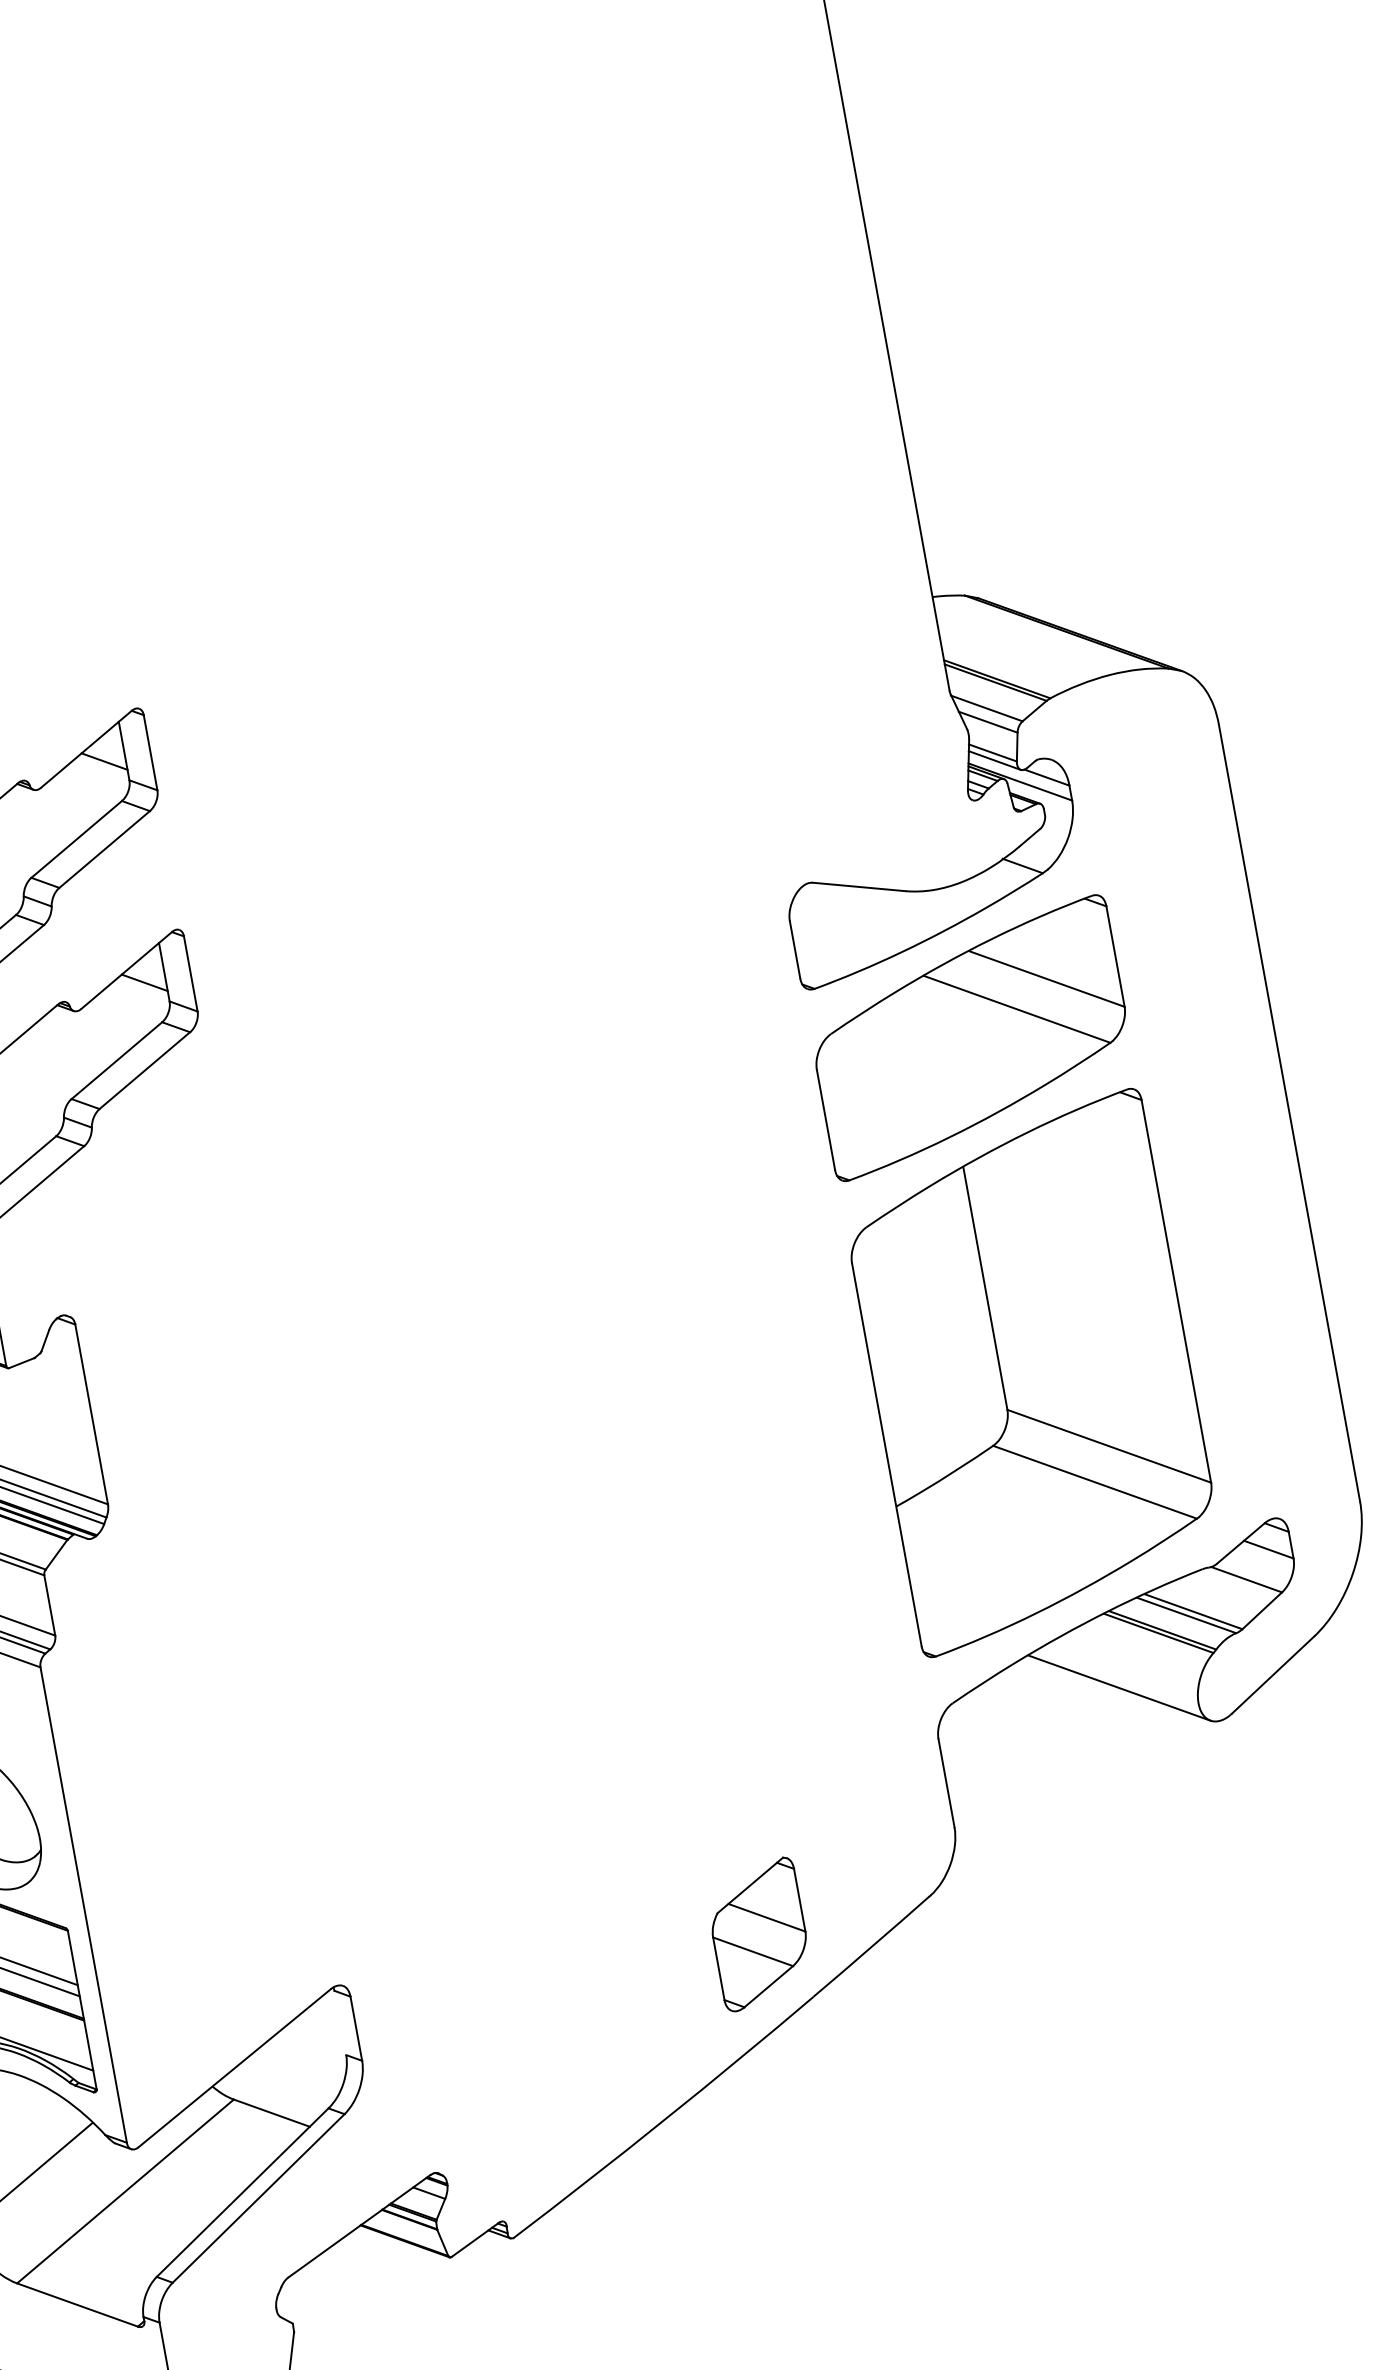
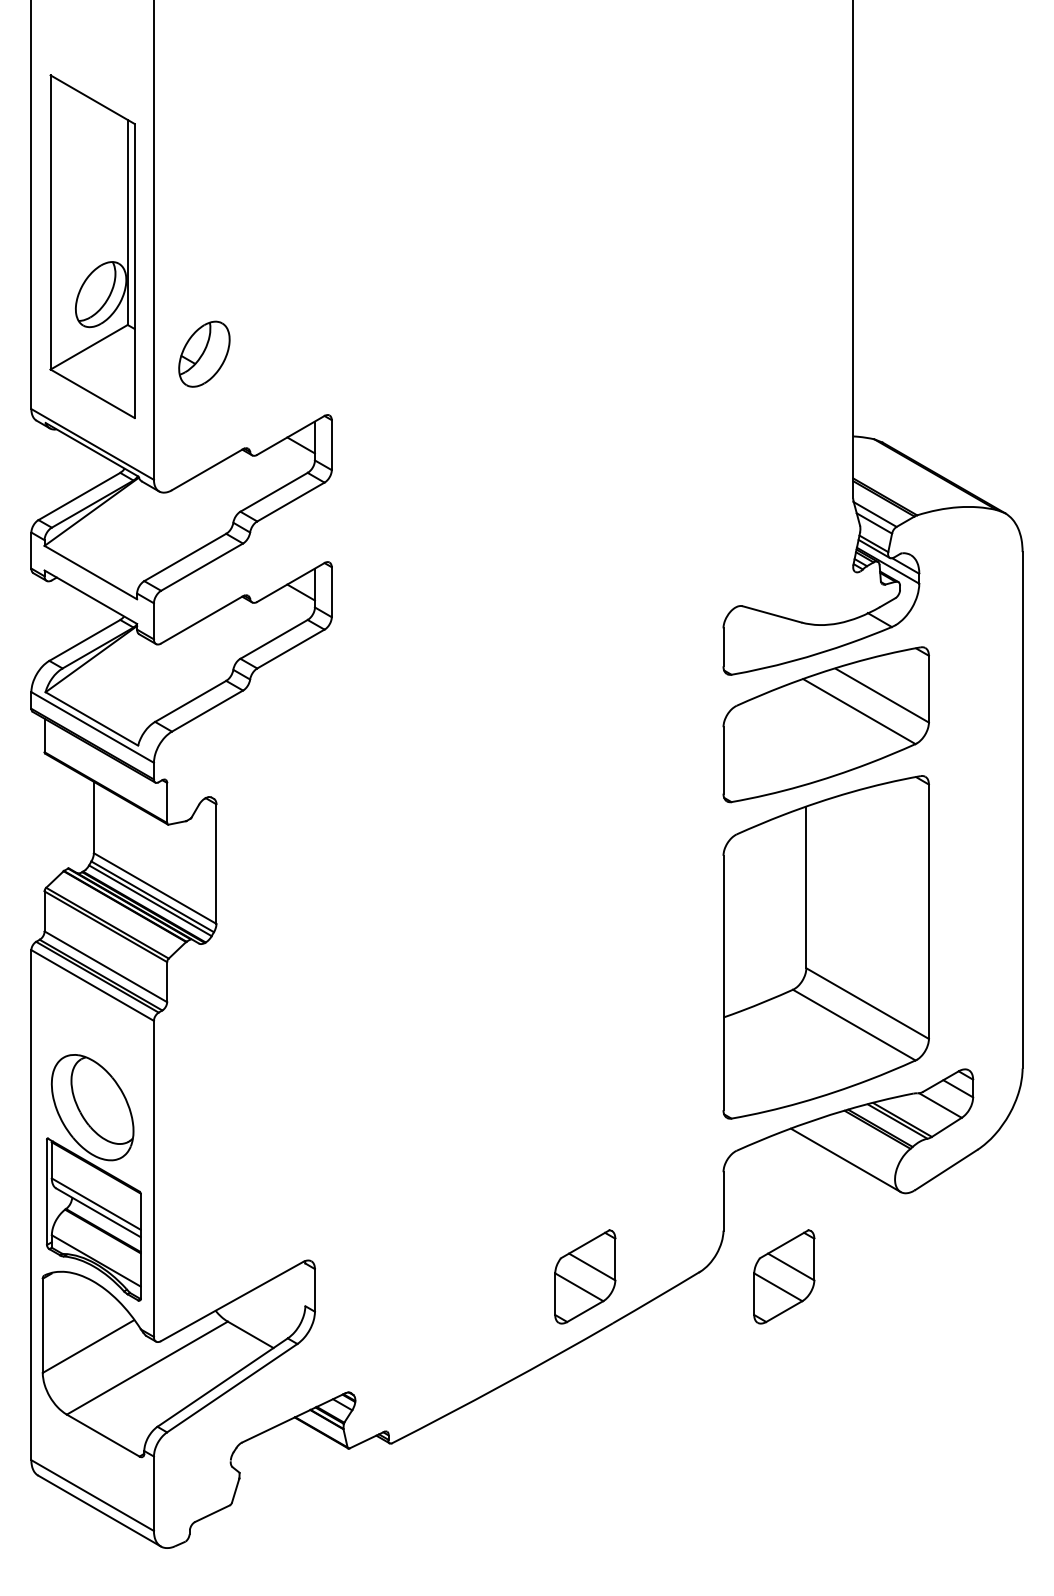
part: (1058, 1879) -> (784, 1276), added

